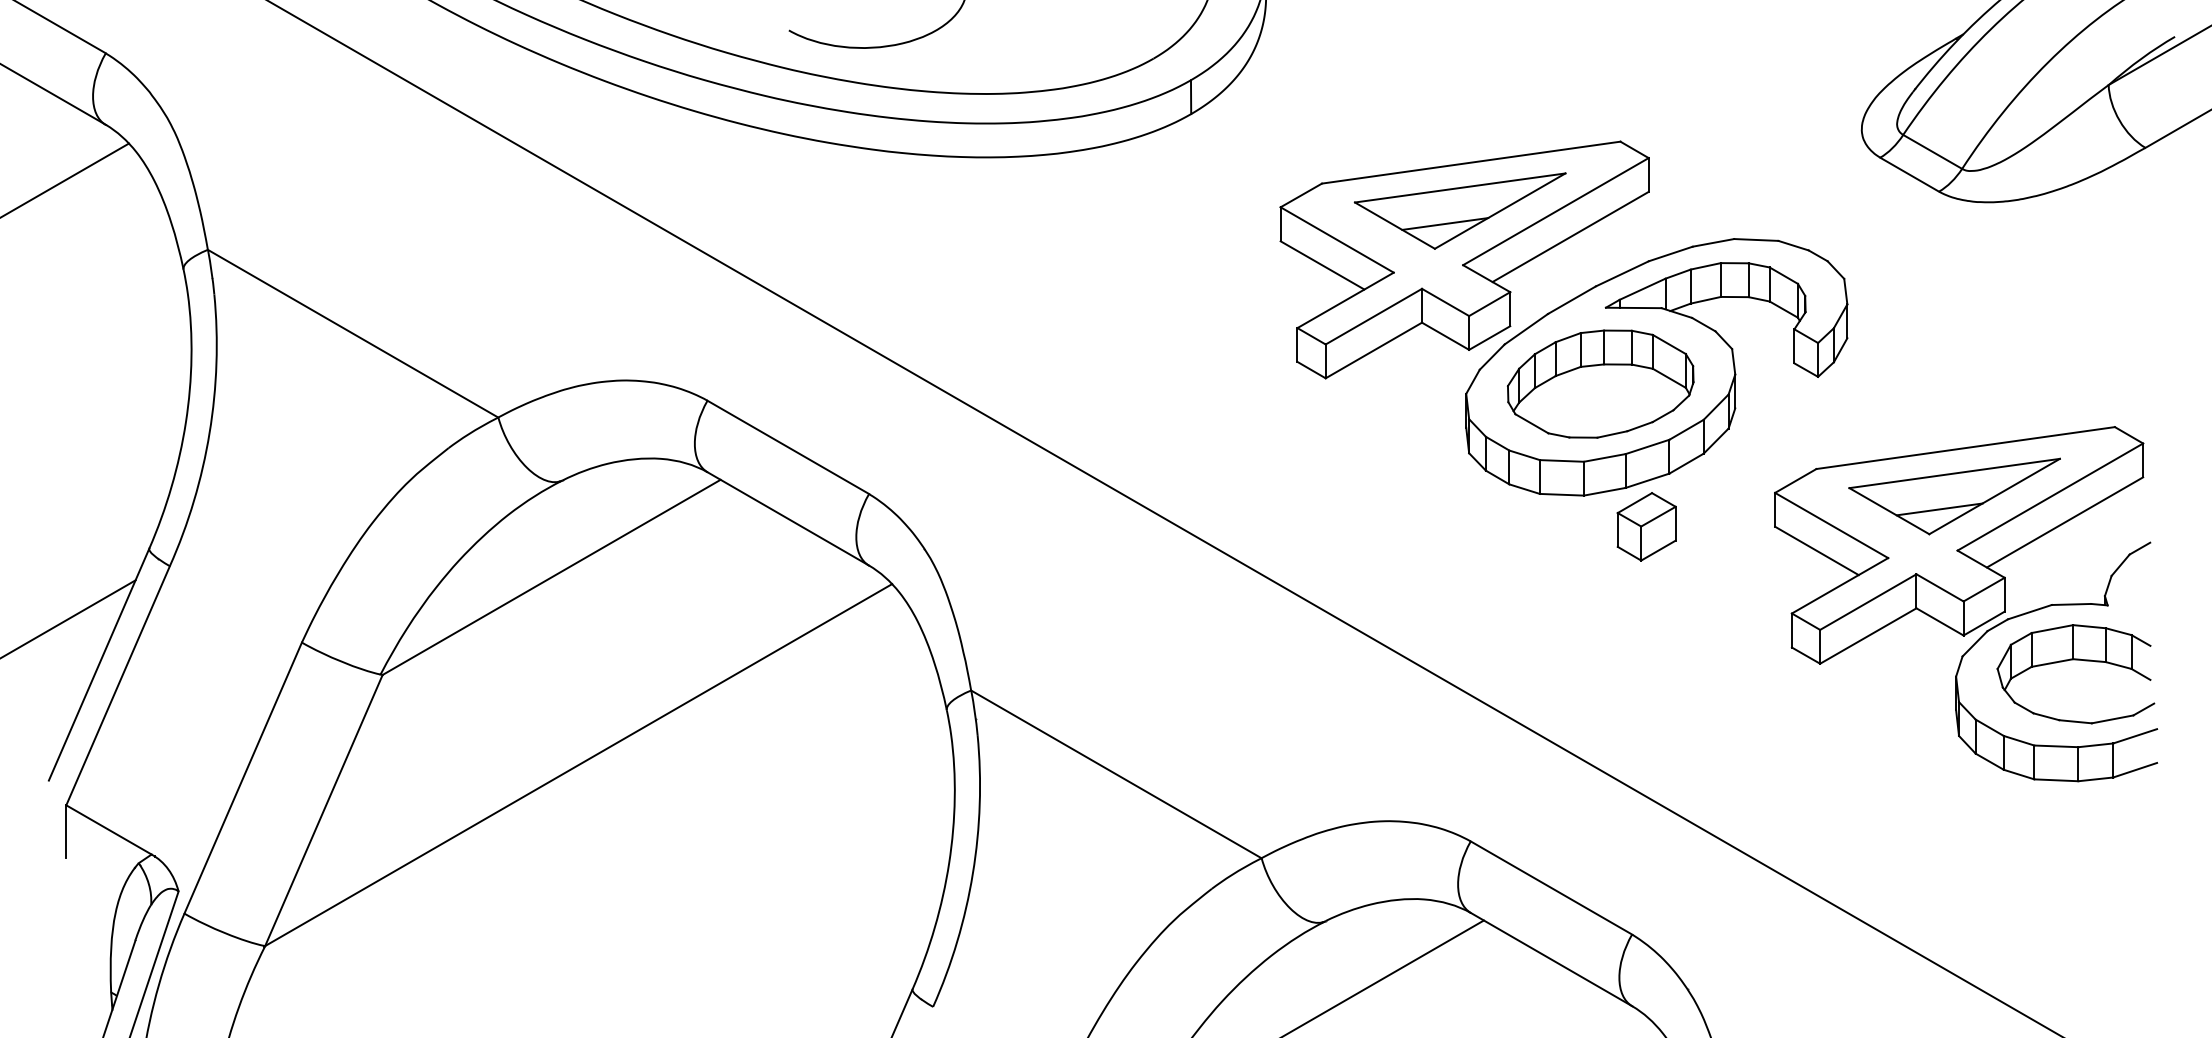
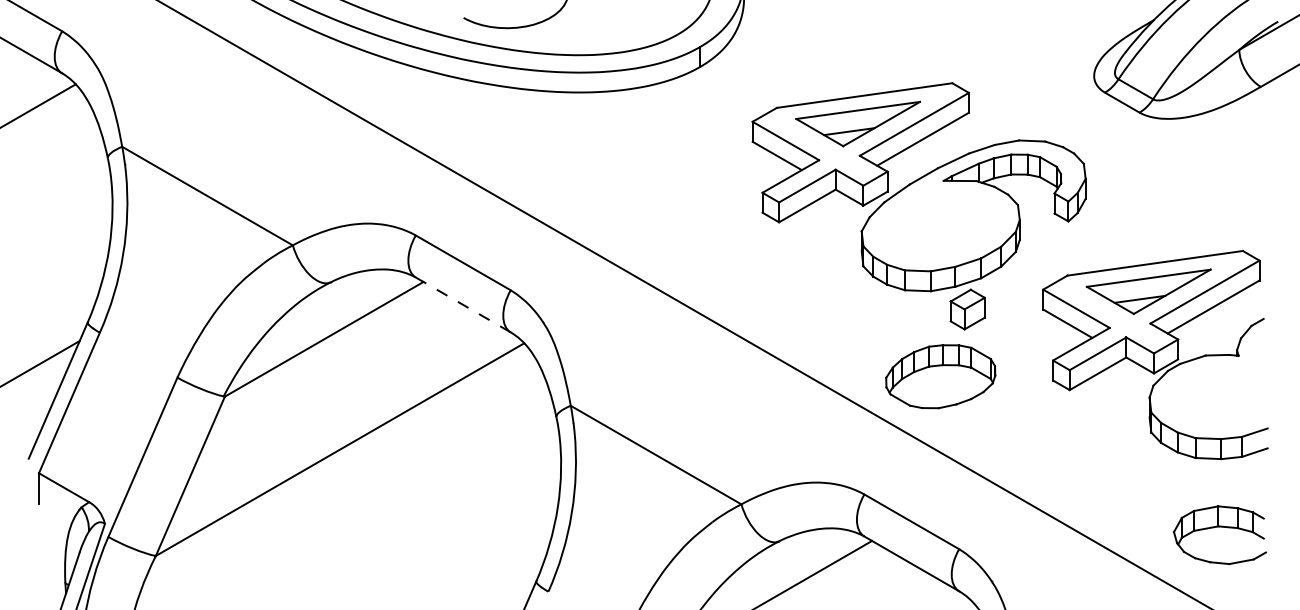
part: (1600, 383) -> (940, 376), moved
line: (788, 518) -> (463, 304), solid -> dashed
part: (2075, 661) -> (1219, 527), moved

